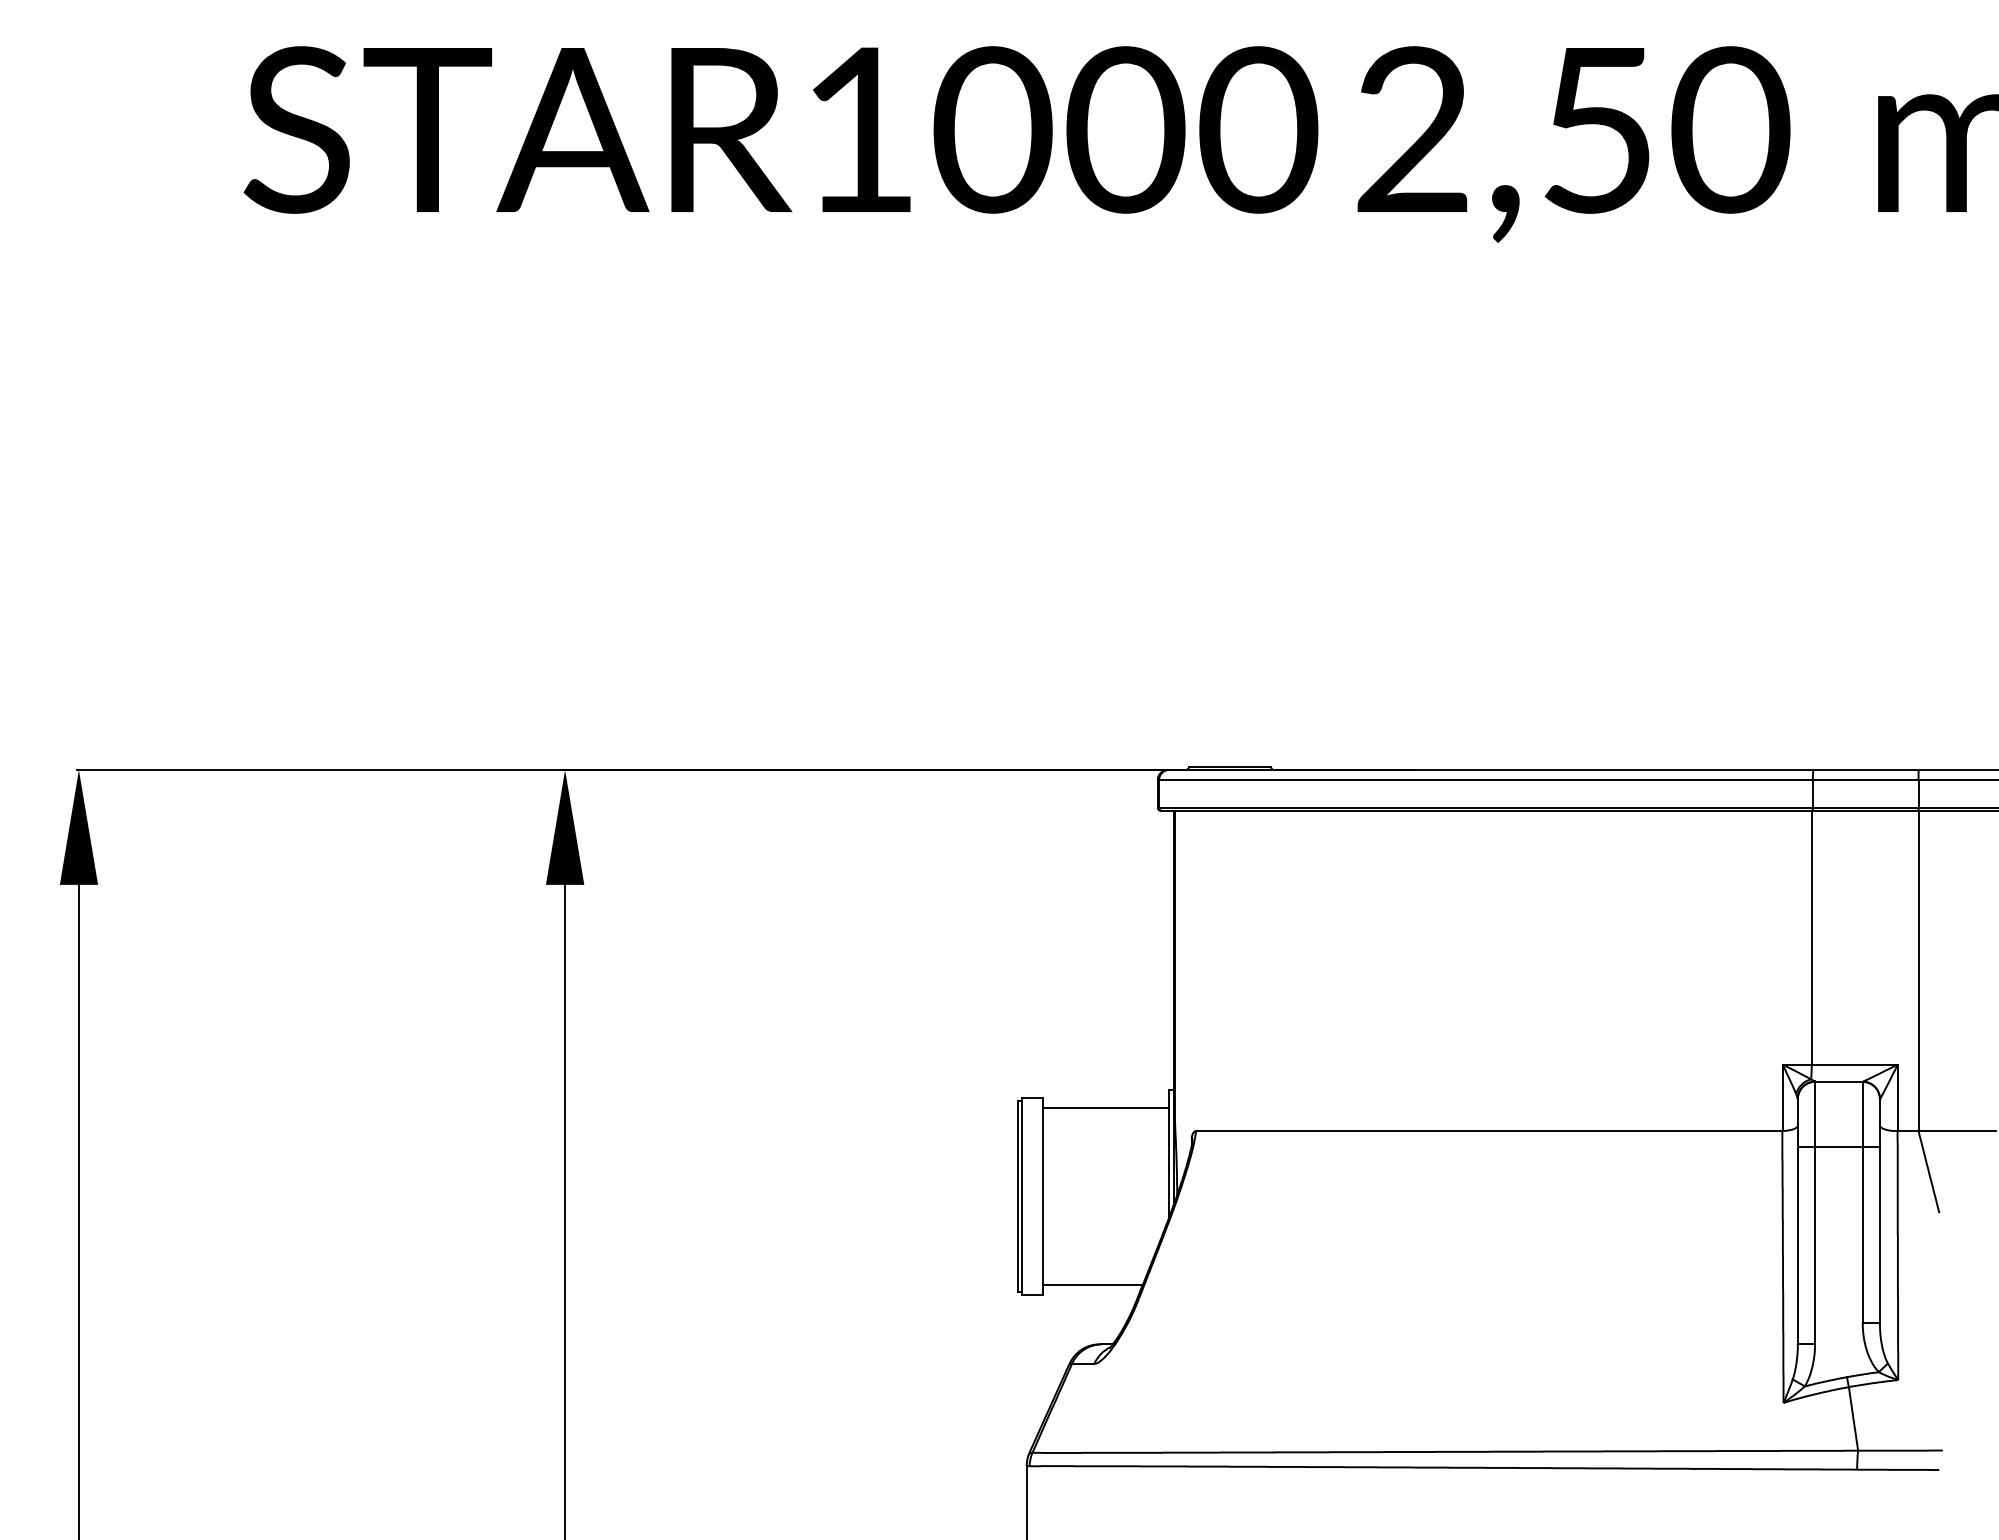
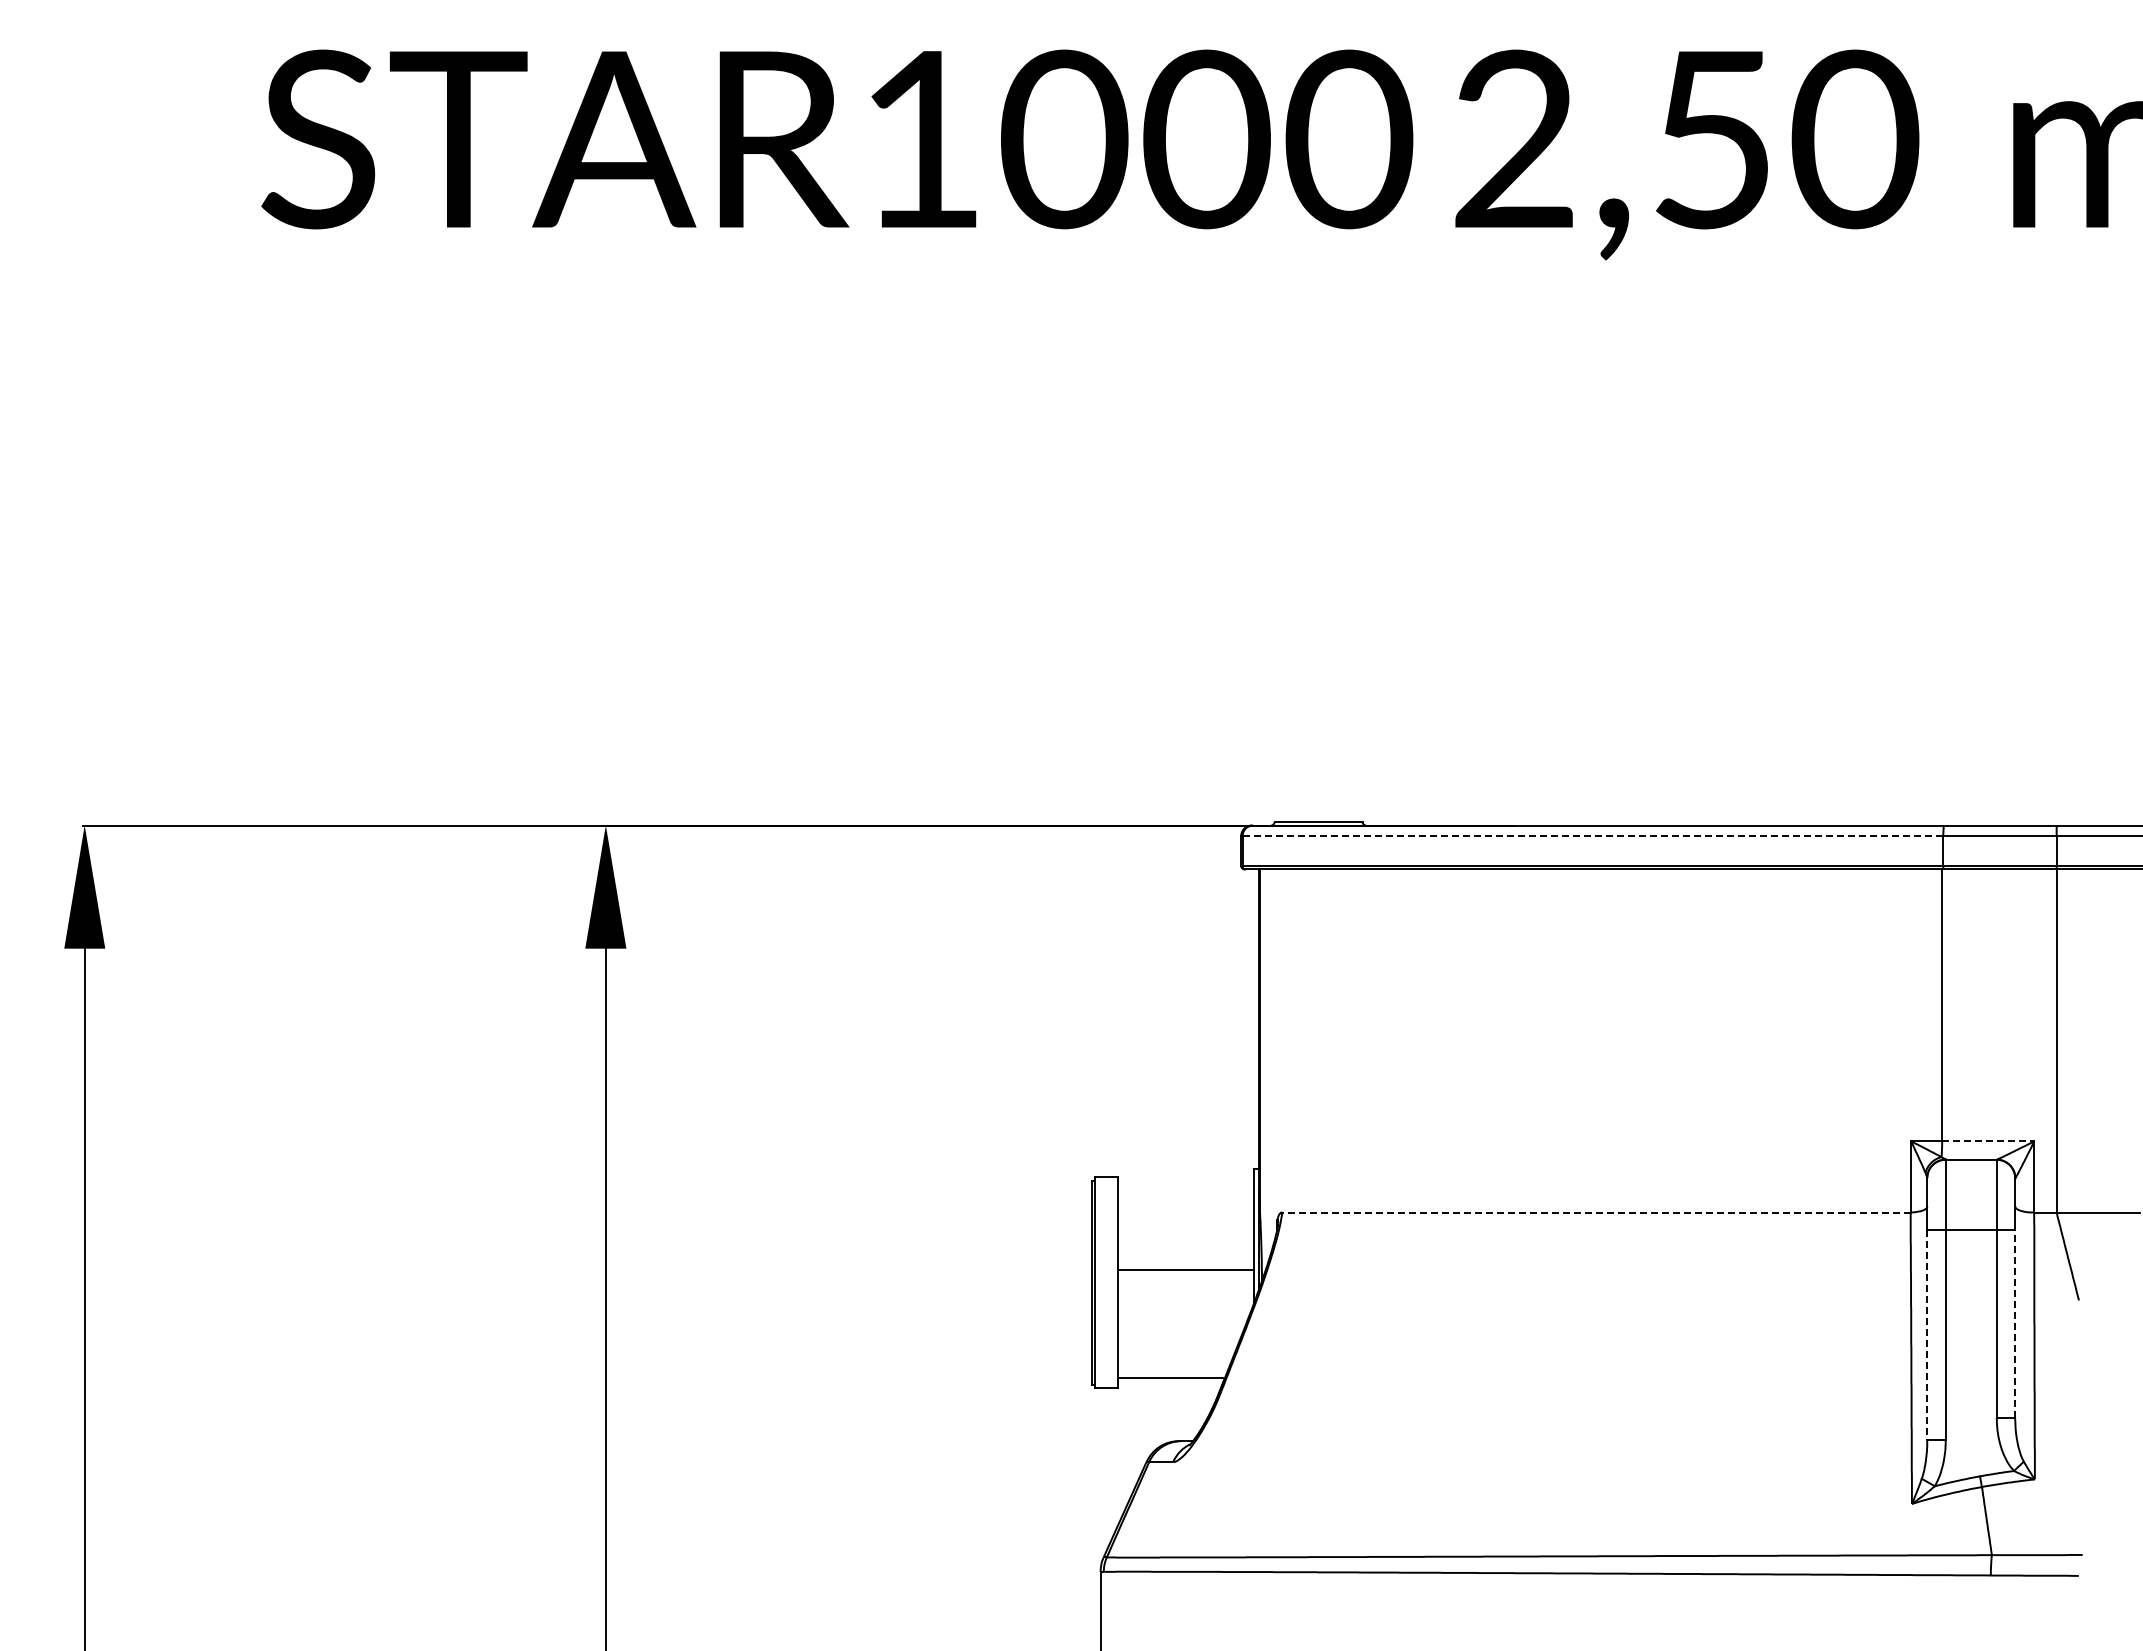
line: (1485, 780) -> (1592, 836), solid -> dashed
line: (1854, 1064) -> (1988, 1141), solid -> dashed
line: (1105, 1107) -> (1185, 1269), moved
line: (1490, 1131) -> (1597, 1212), solid -> dashed
line: (1880, 1235) -> (2015, 1324), solid -> dashed
line: (1798, 1245) -> (1927, 1335), solid -> dashed

